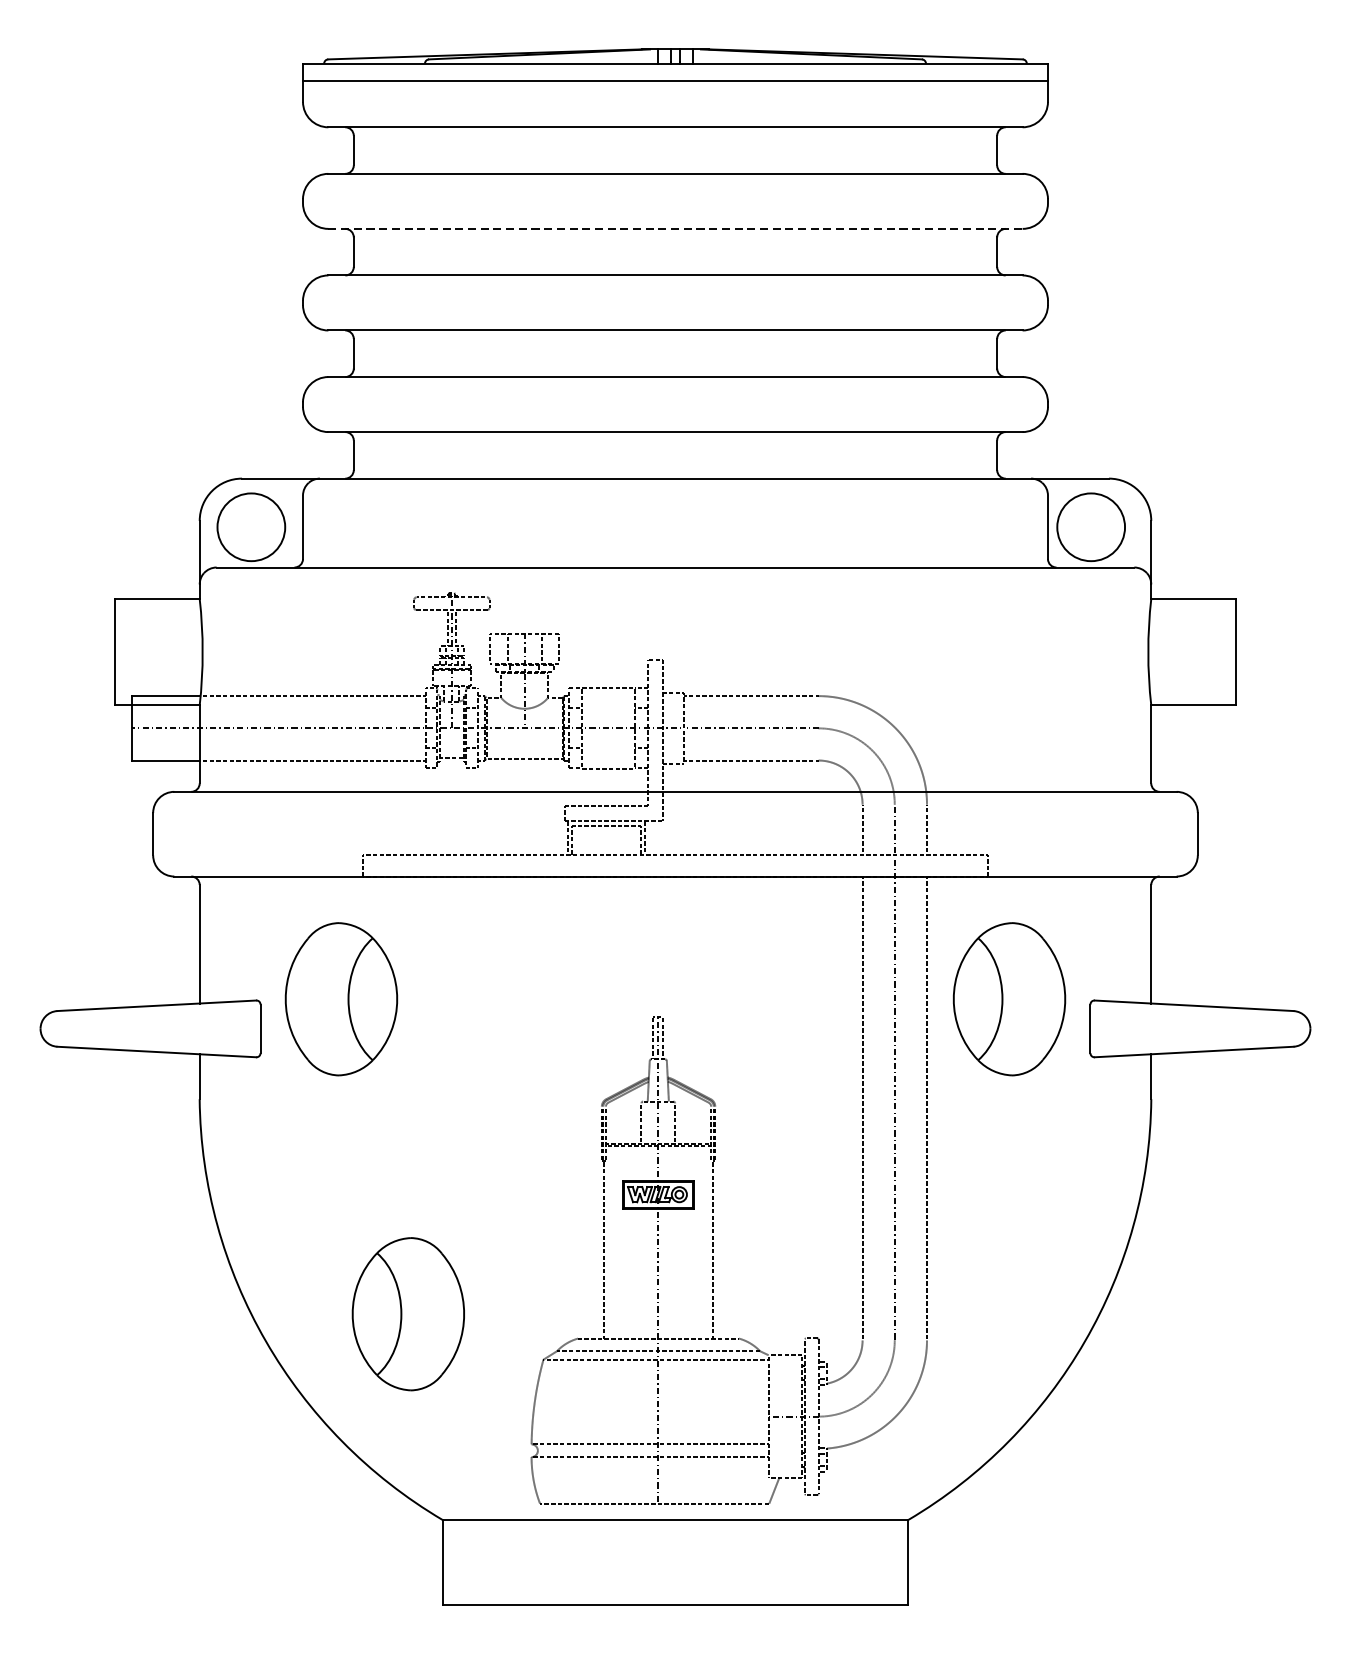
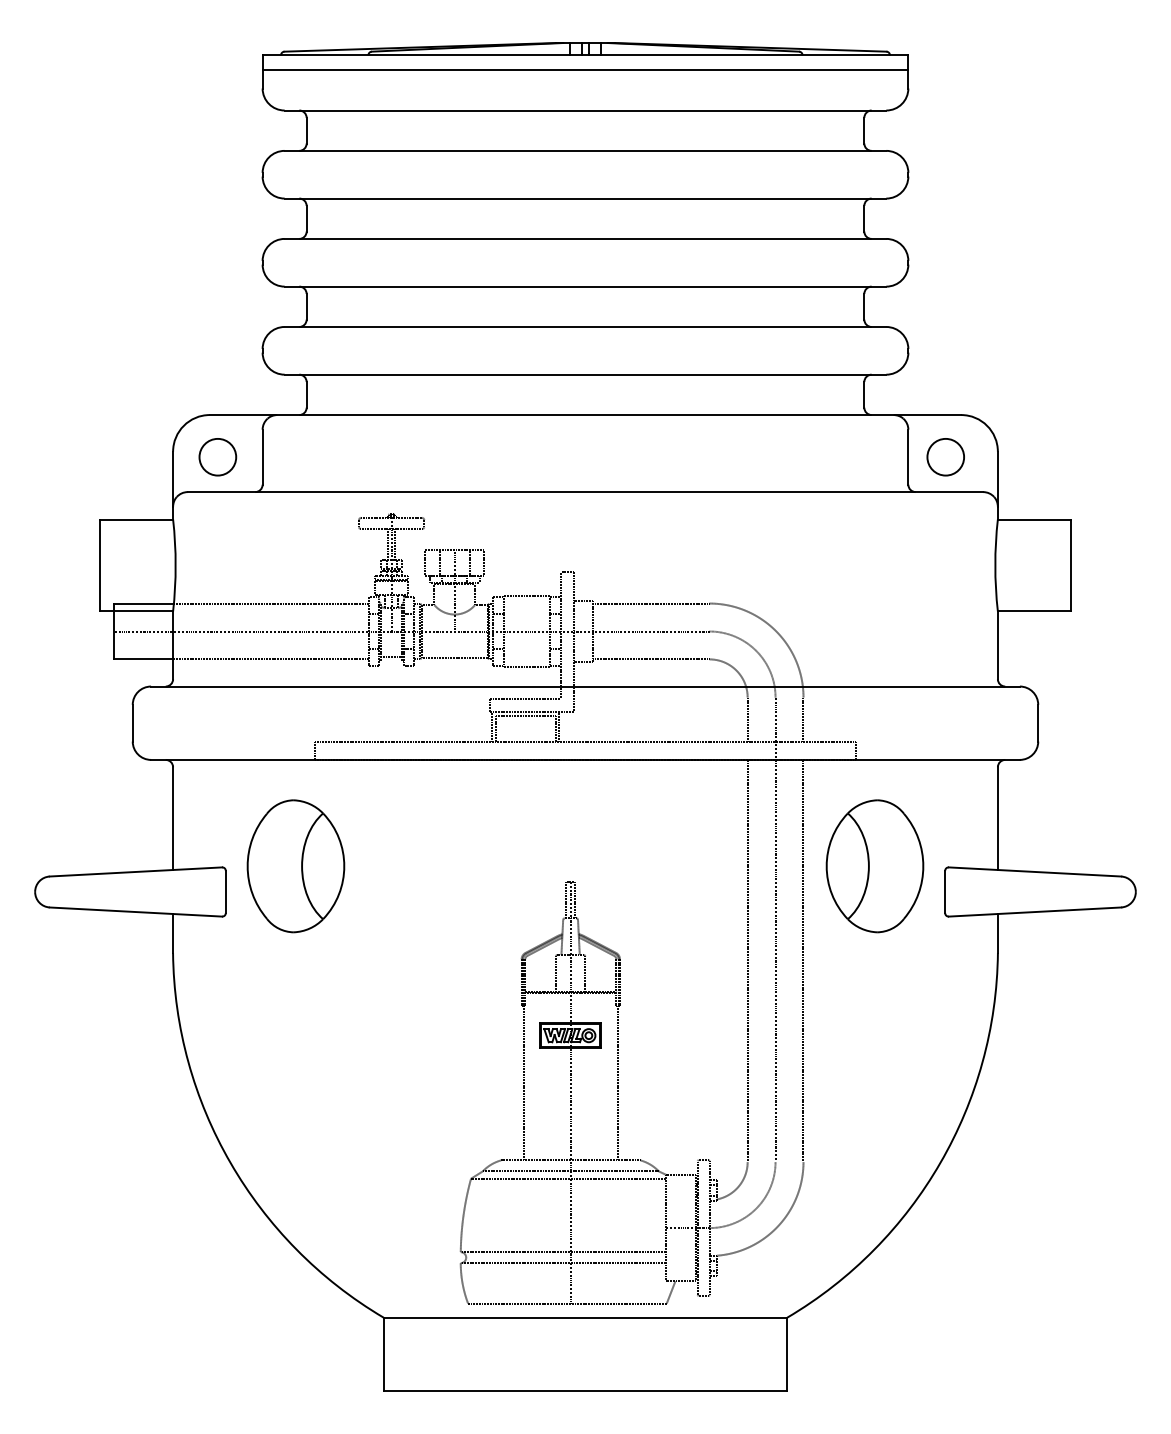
line: (675, 228) -> (585, 198), dashed -> solid
circle: (250, 526) -> (217, 456), size x0.62
circle: (1090, 526) -> (945, 456), size x0.62
part: (407, 1314) -> (353, 1139), removed

